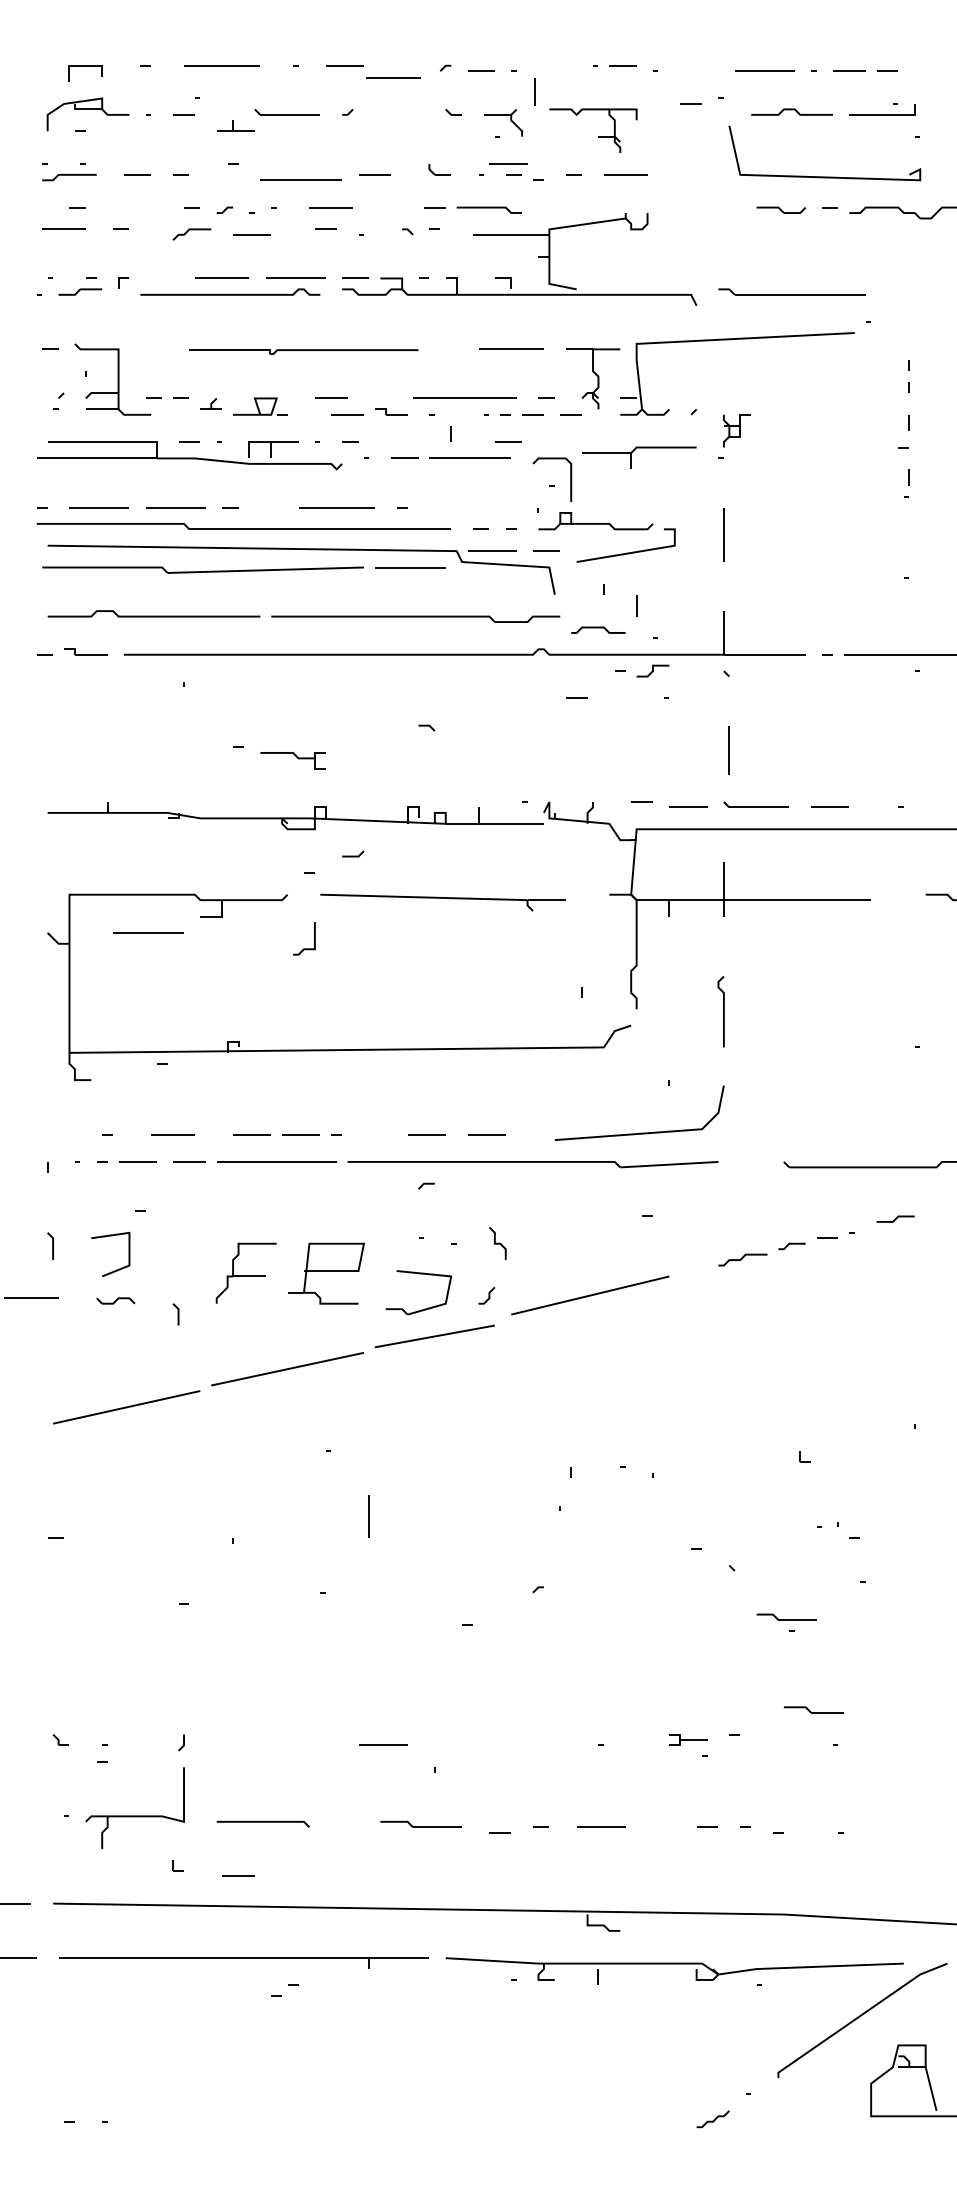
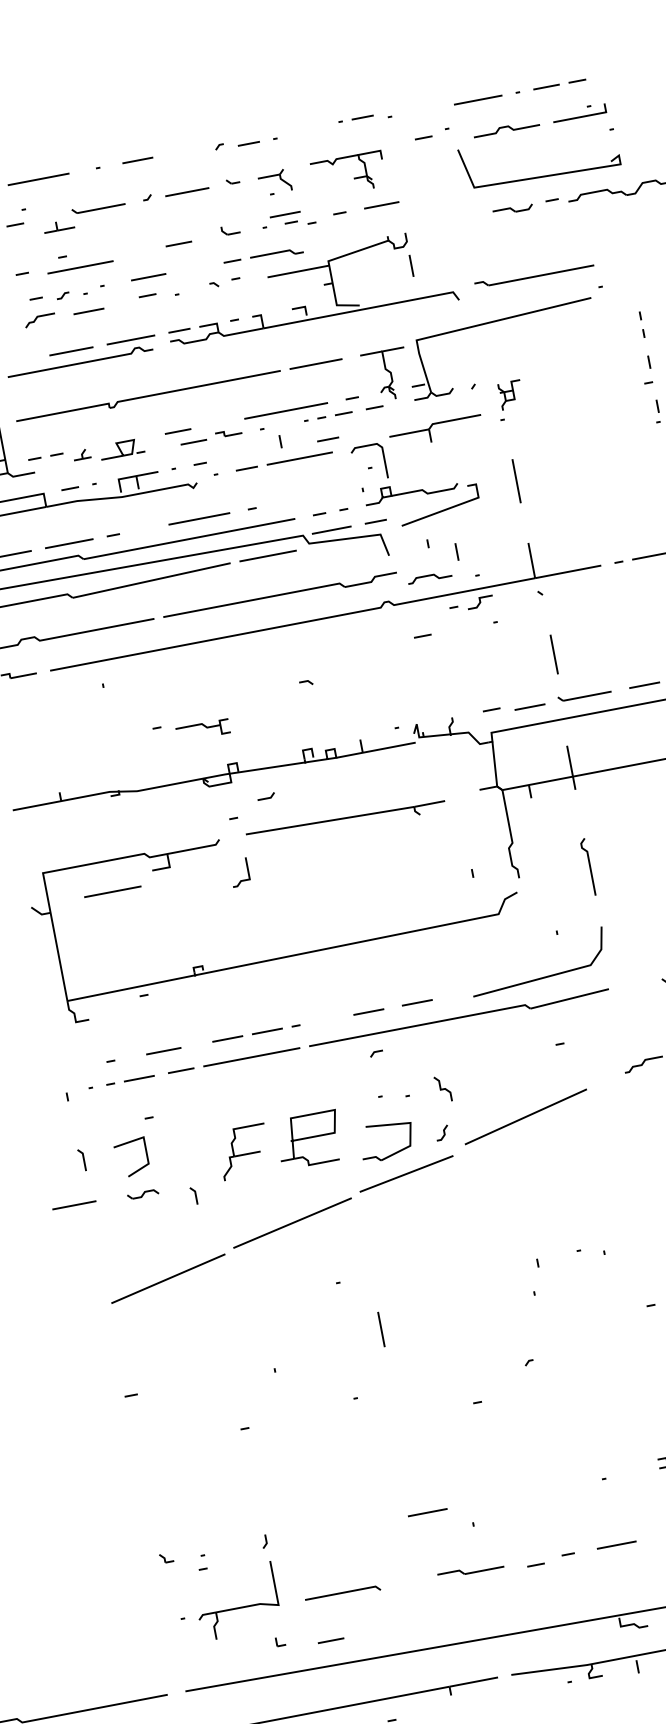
line: (393, 77) -> (187, 191), moved
line: (534, 91) -> (411, 265), moved
line: (300, 179) -> (79, 266), moved
part: (303, 351) -> (148, 397), size x1.43

